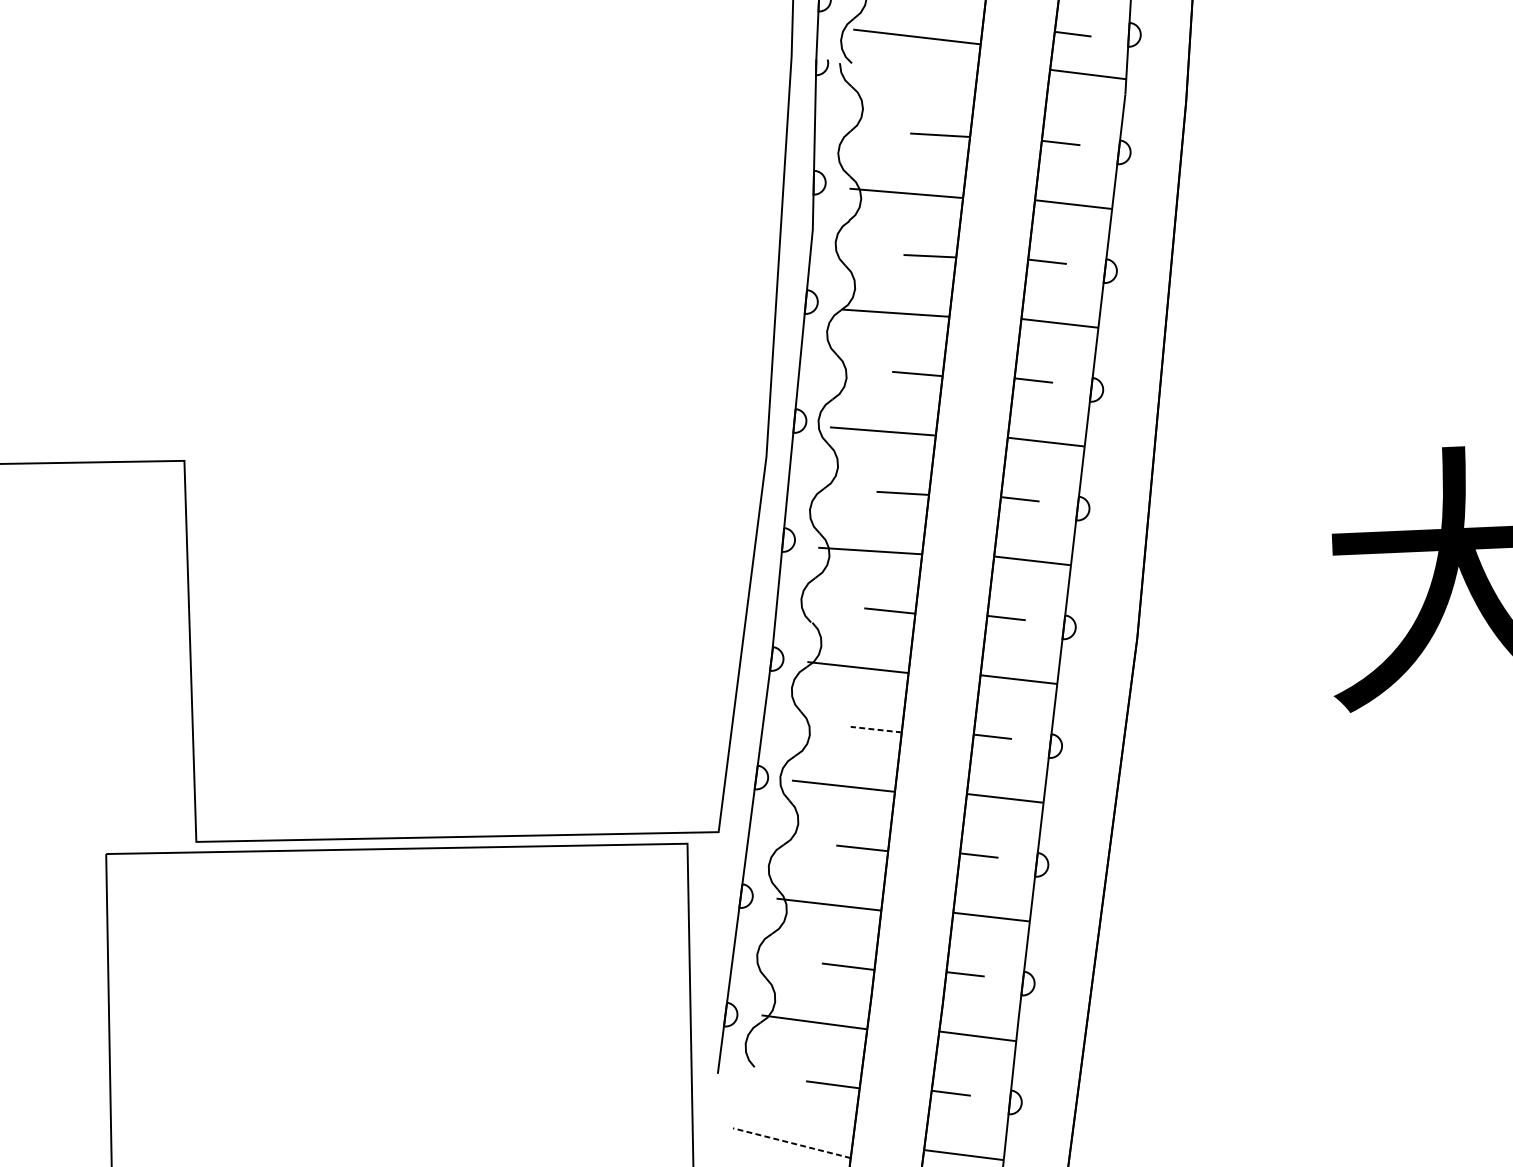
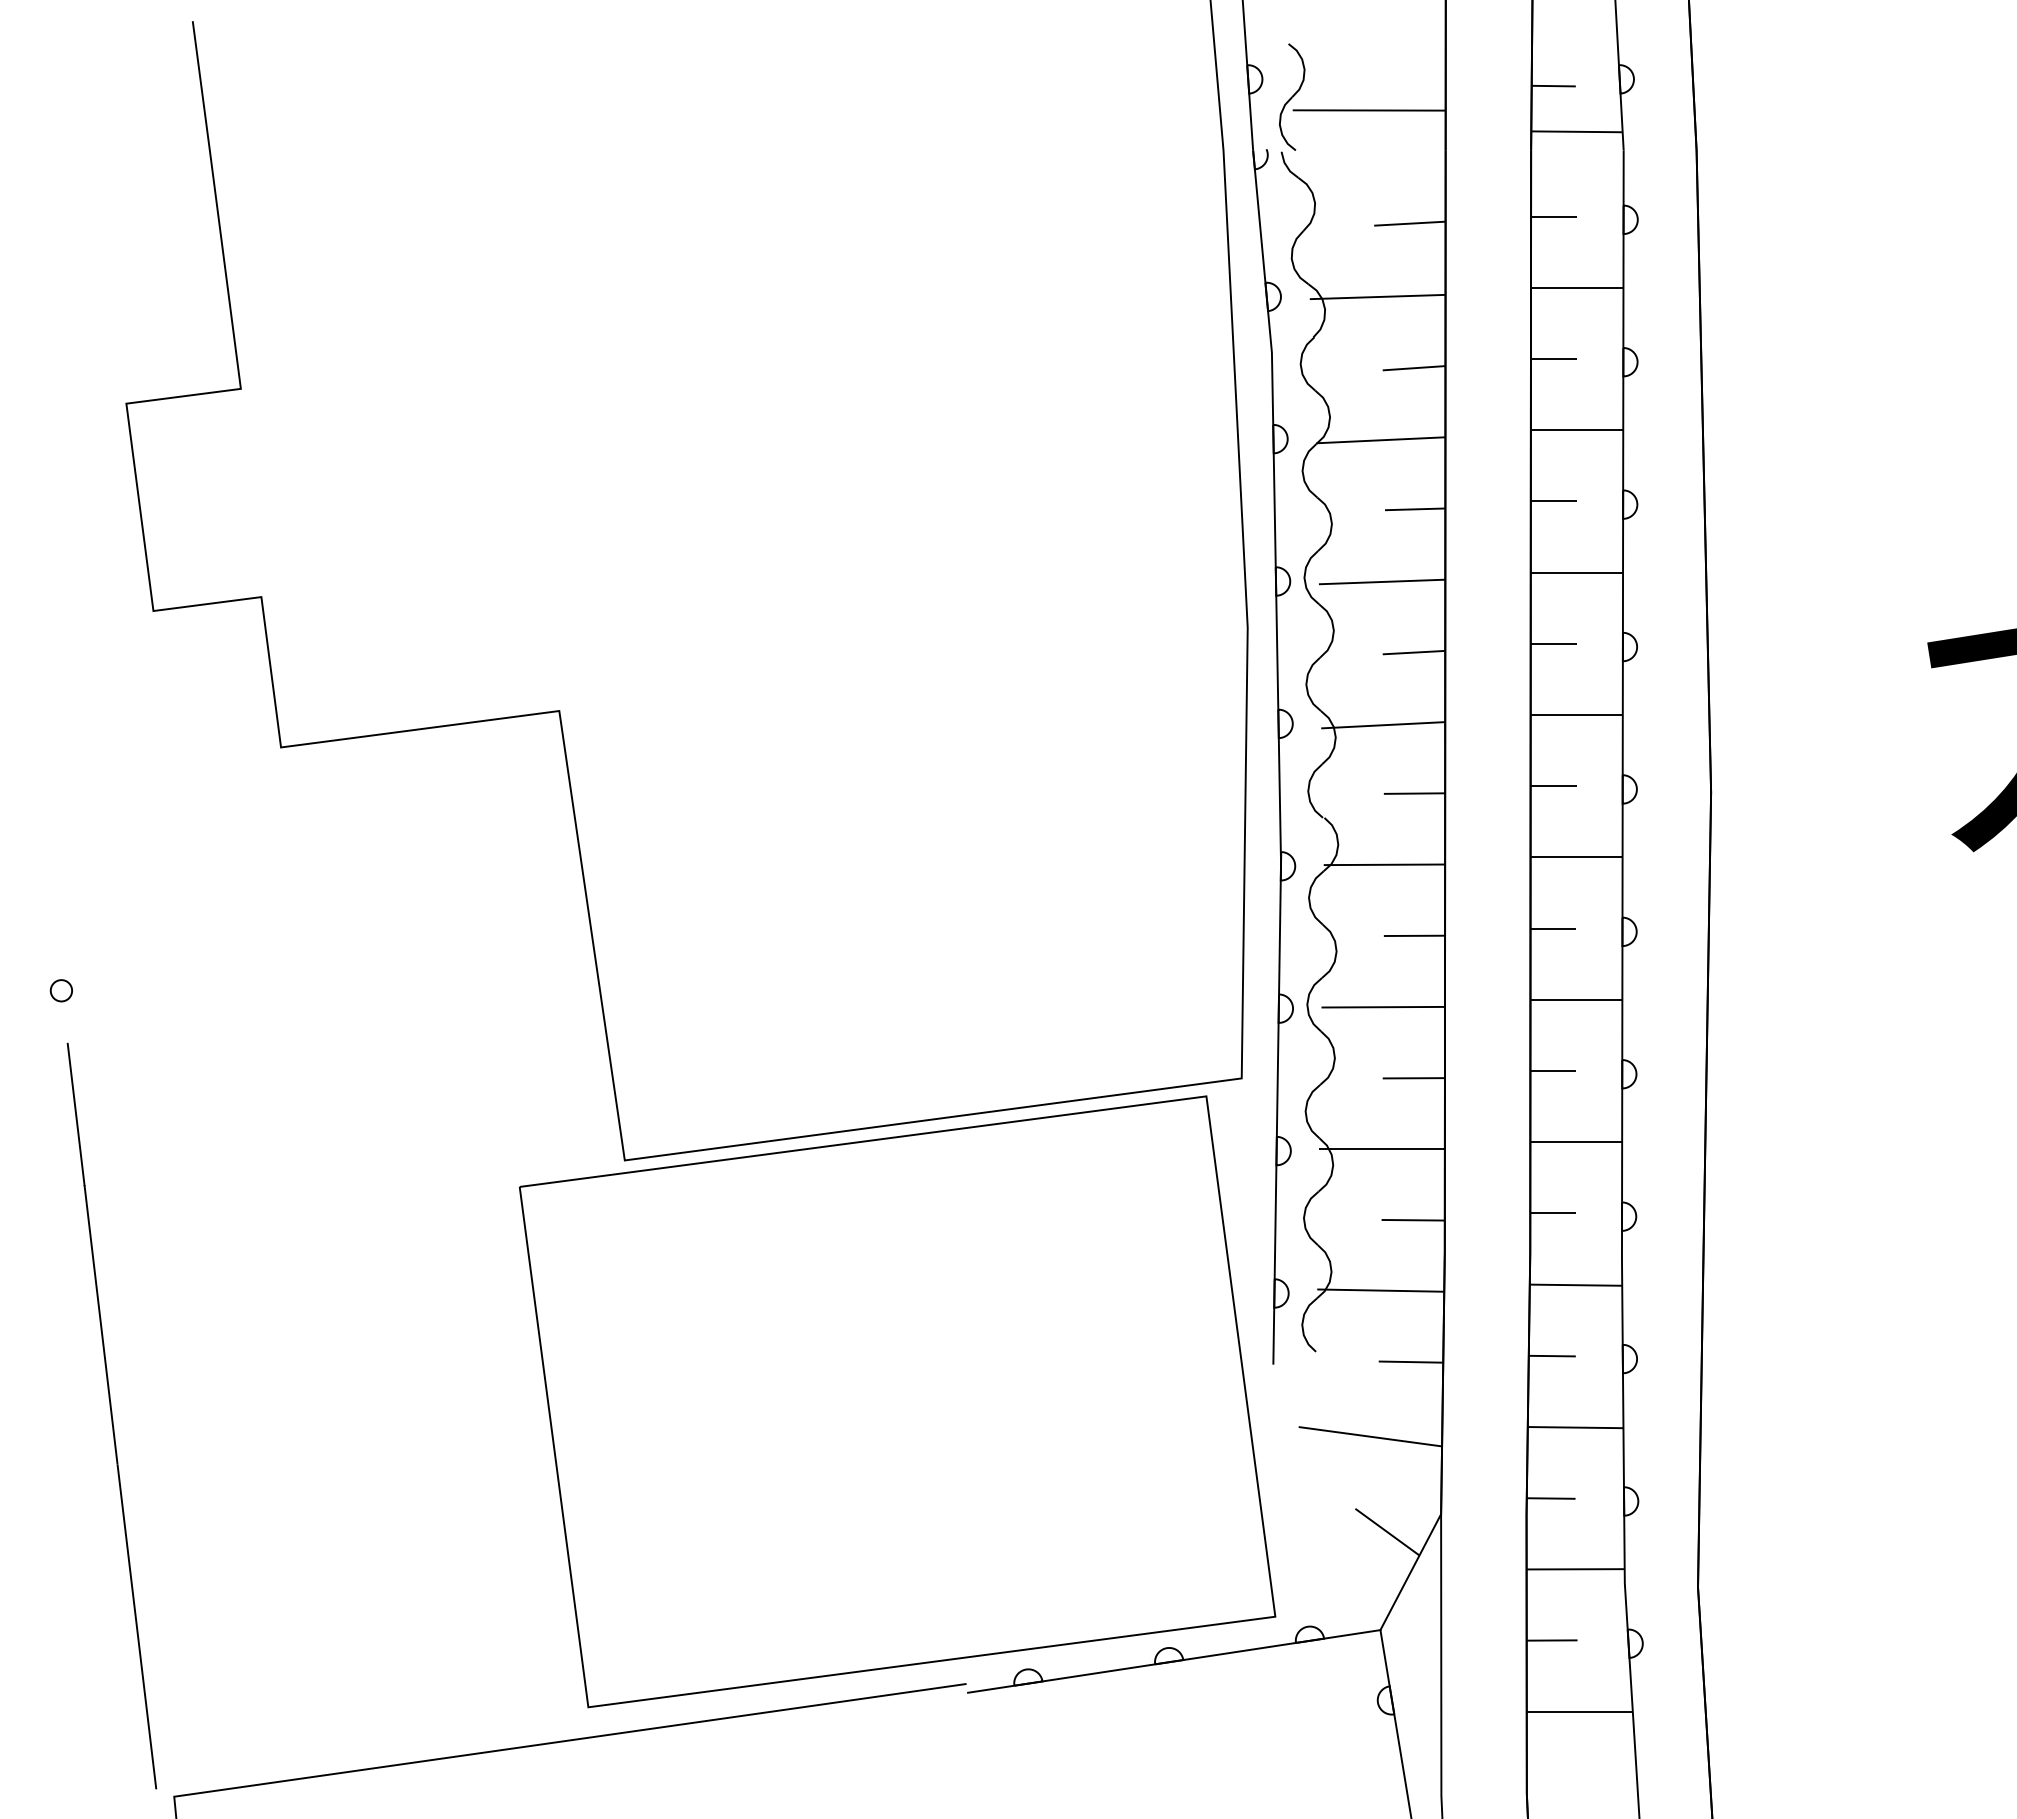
line: (876, 729) -> (1414, 935), dashed -> solid
line: (791, 1142) -> (1369, 1436), dashed -> solid

